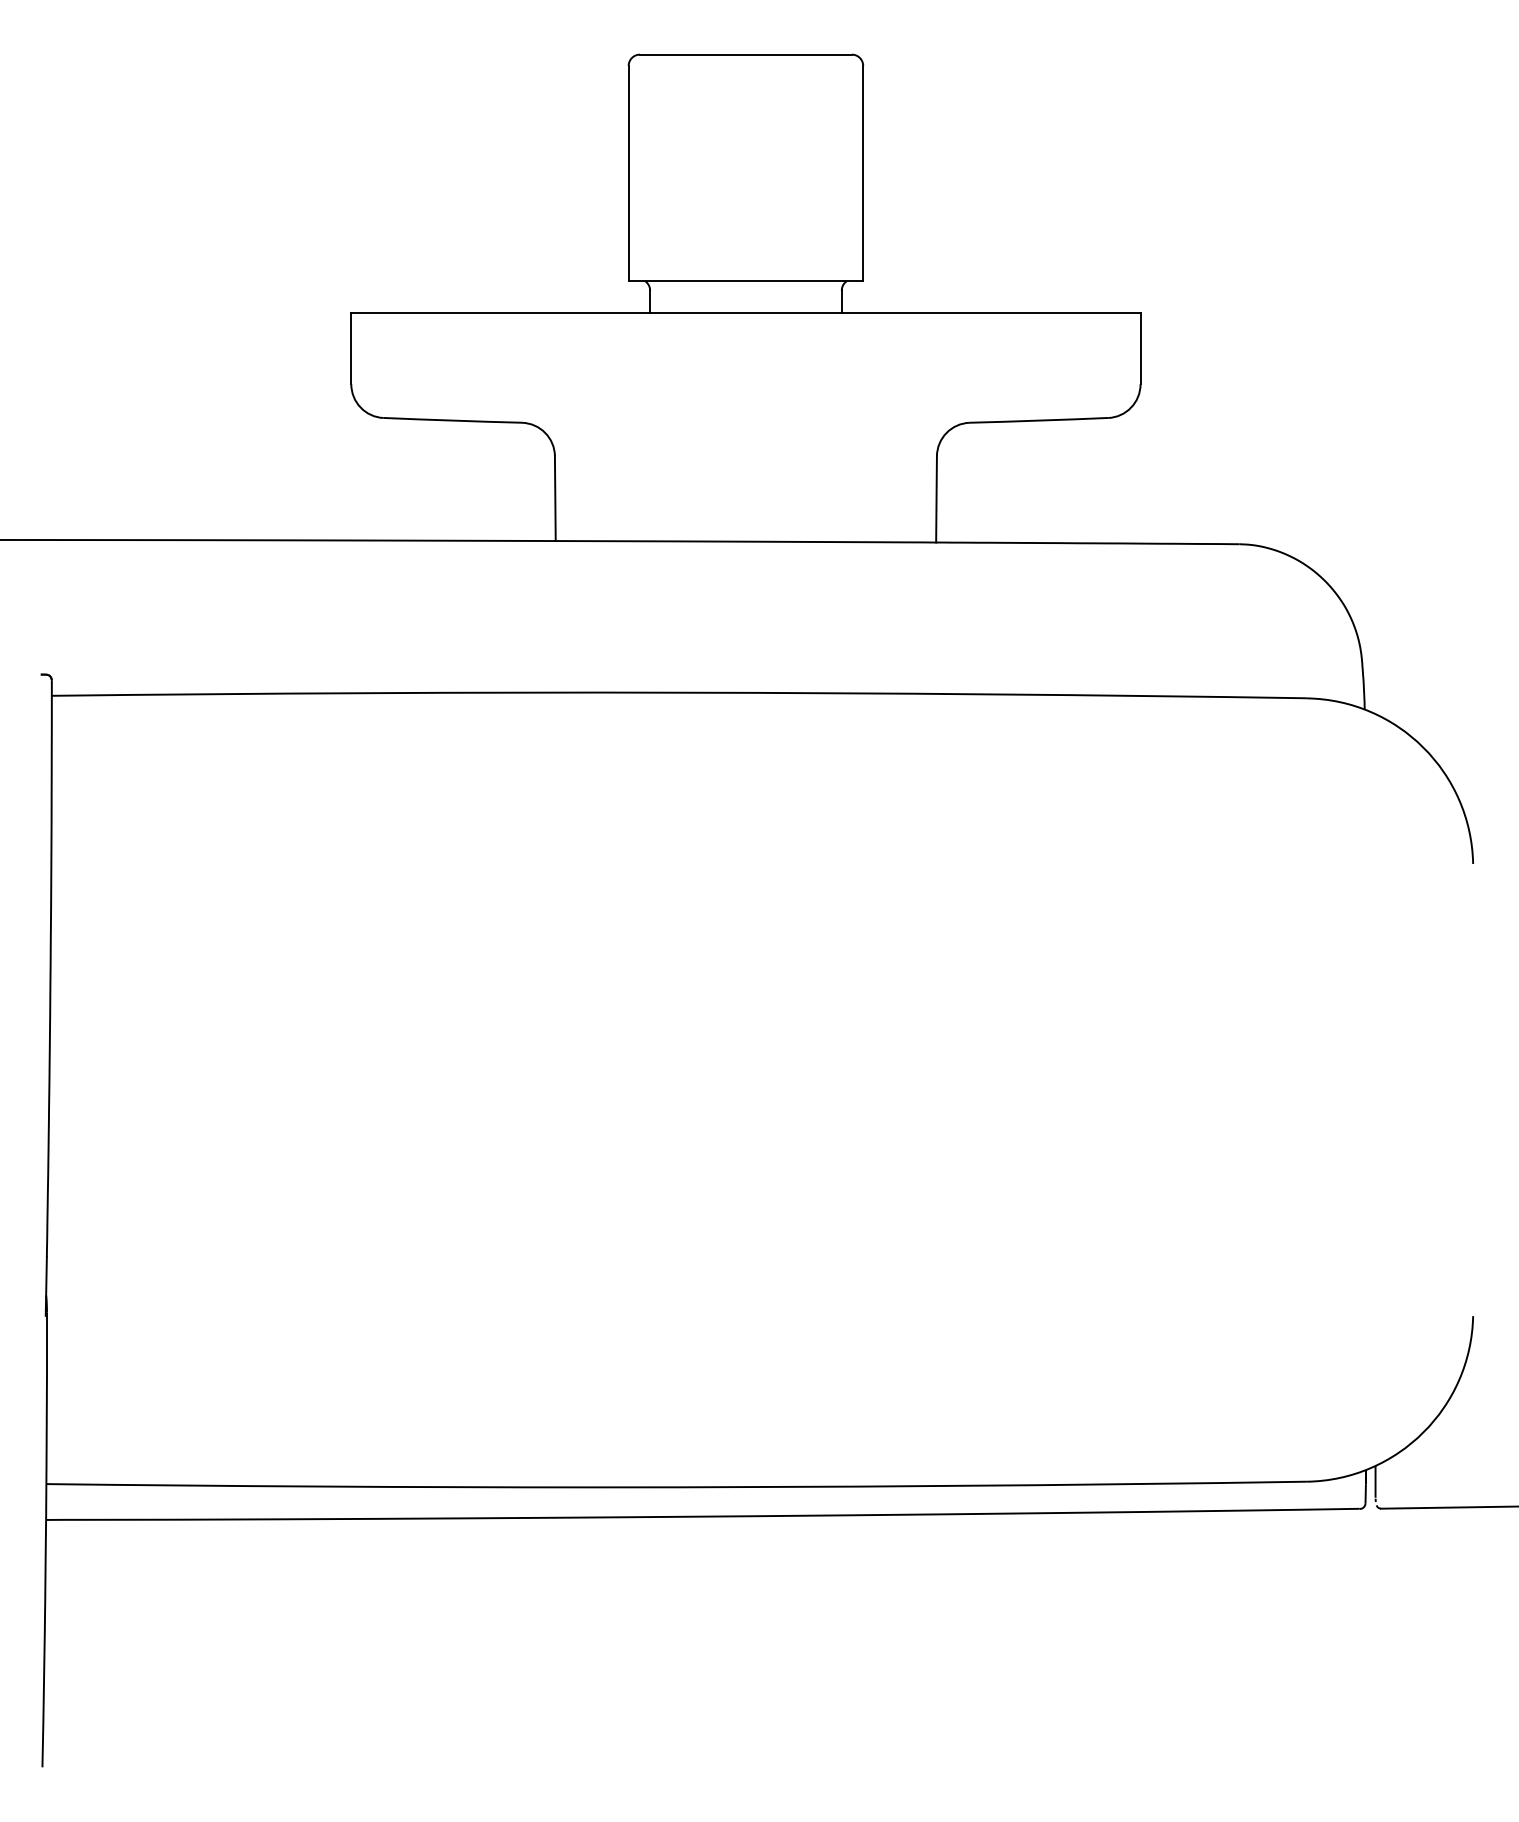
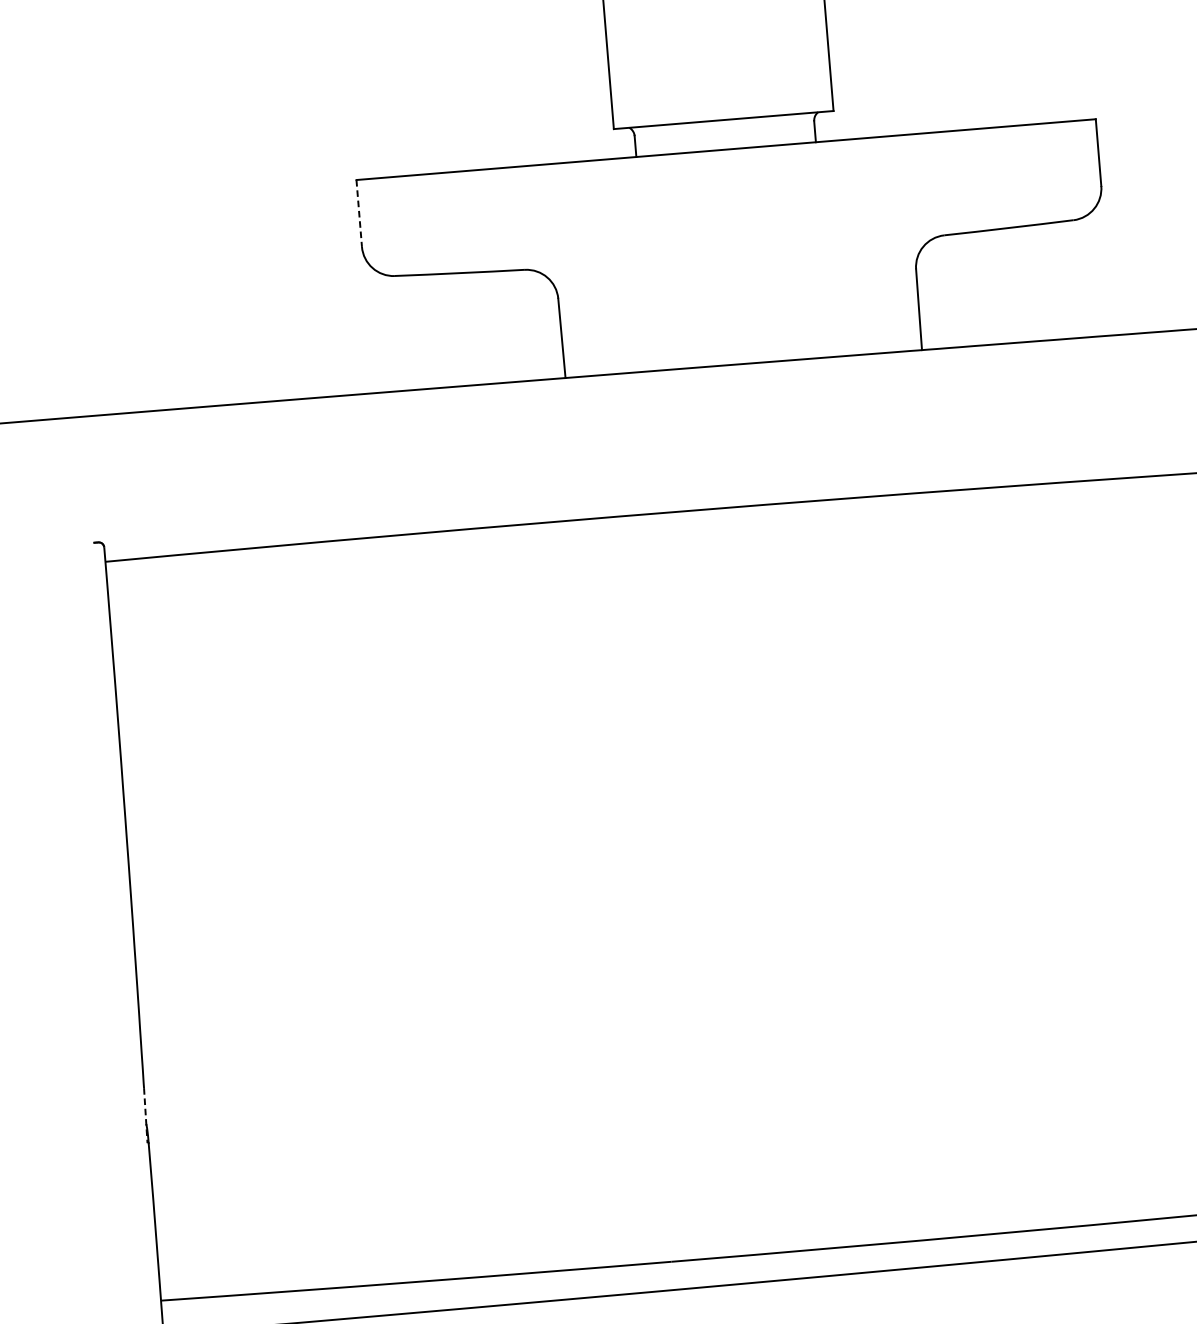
line: (351, 348) -> (359, 213), solid -> dashed
line: (46, 1287) -> (146, 1116), solid -> dashed

